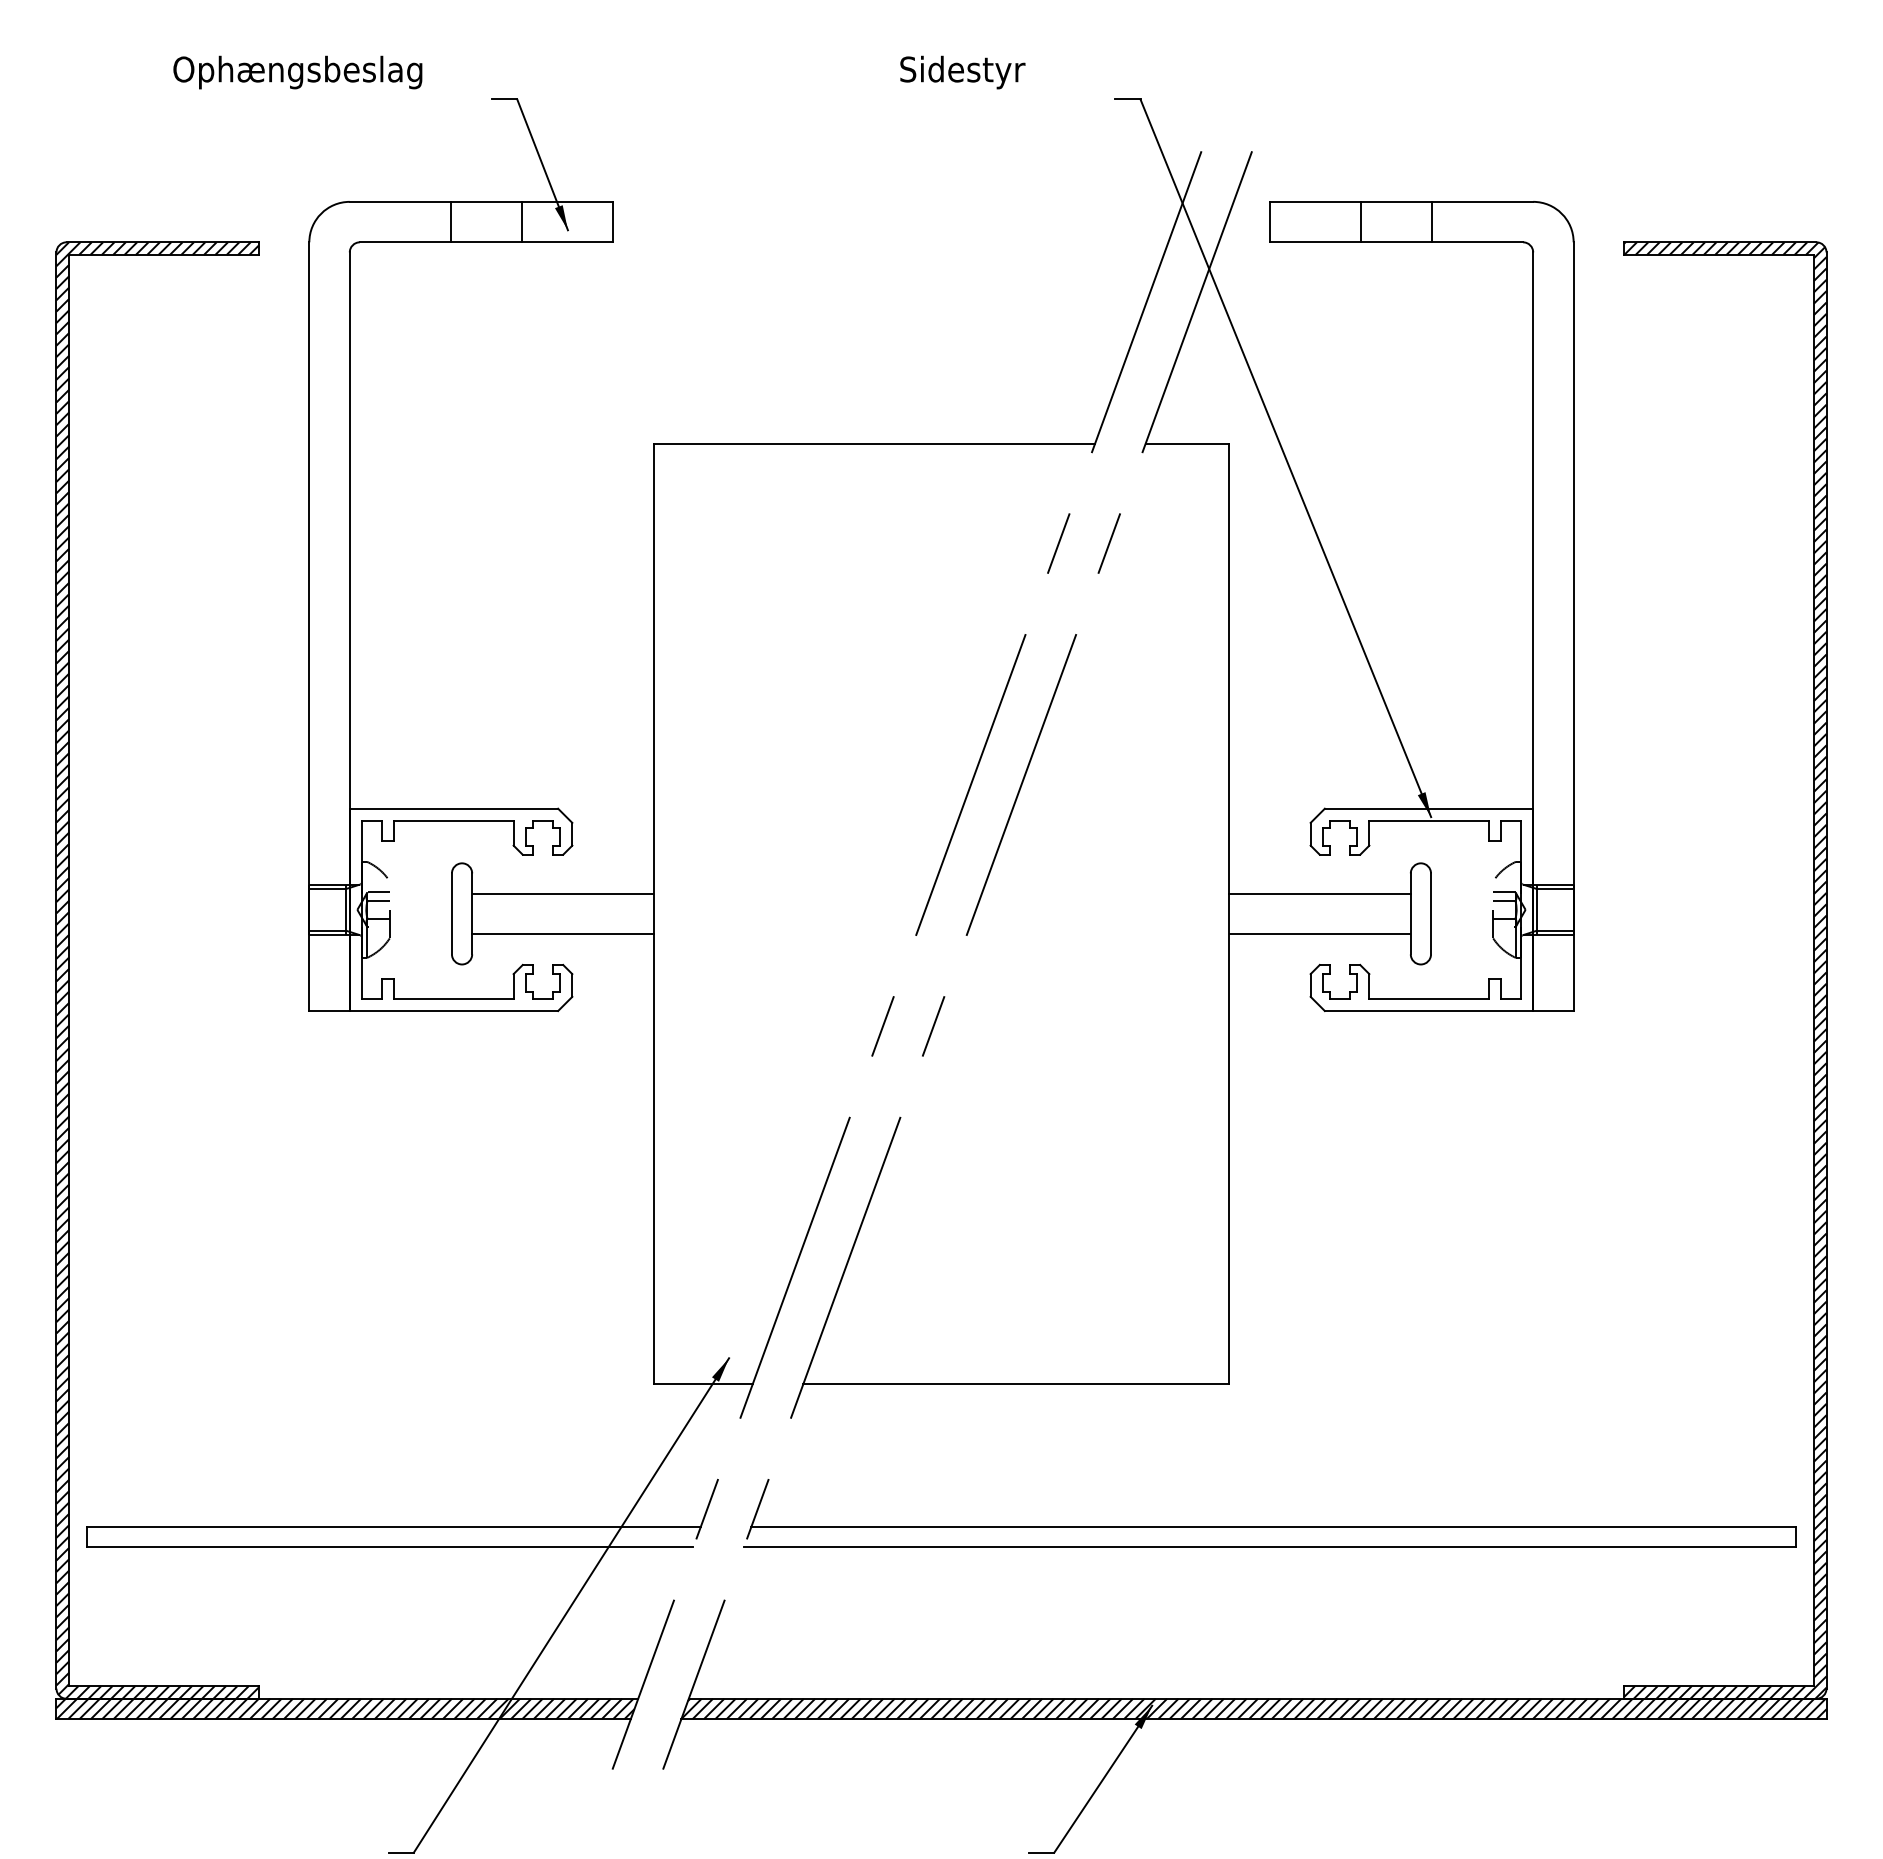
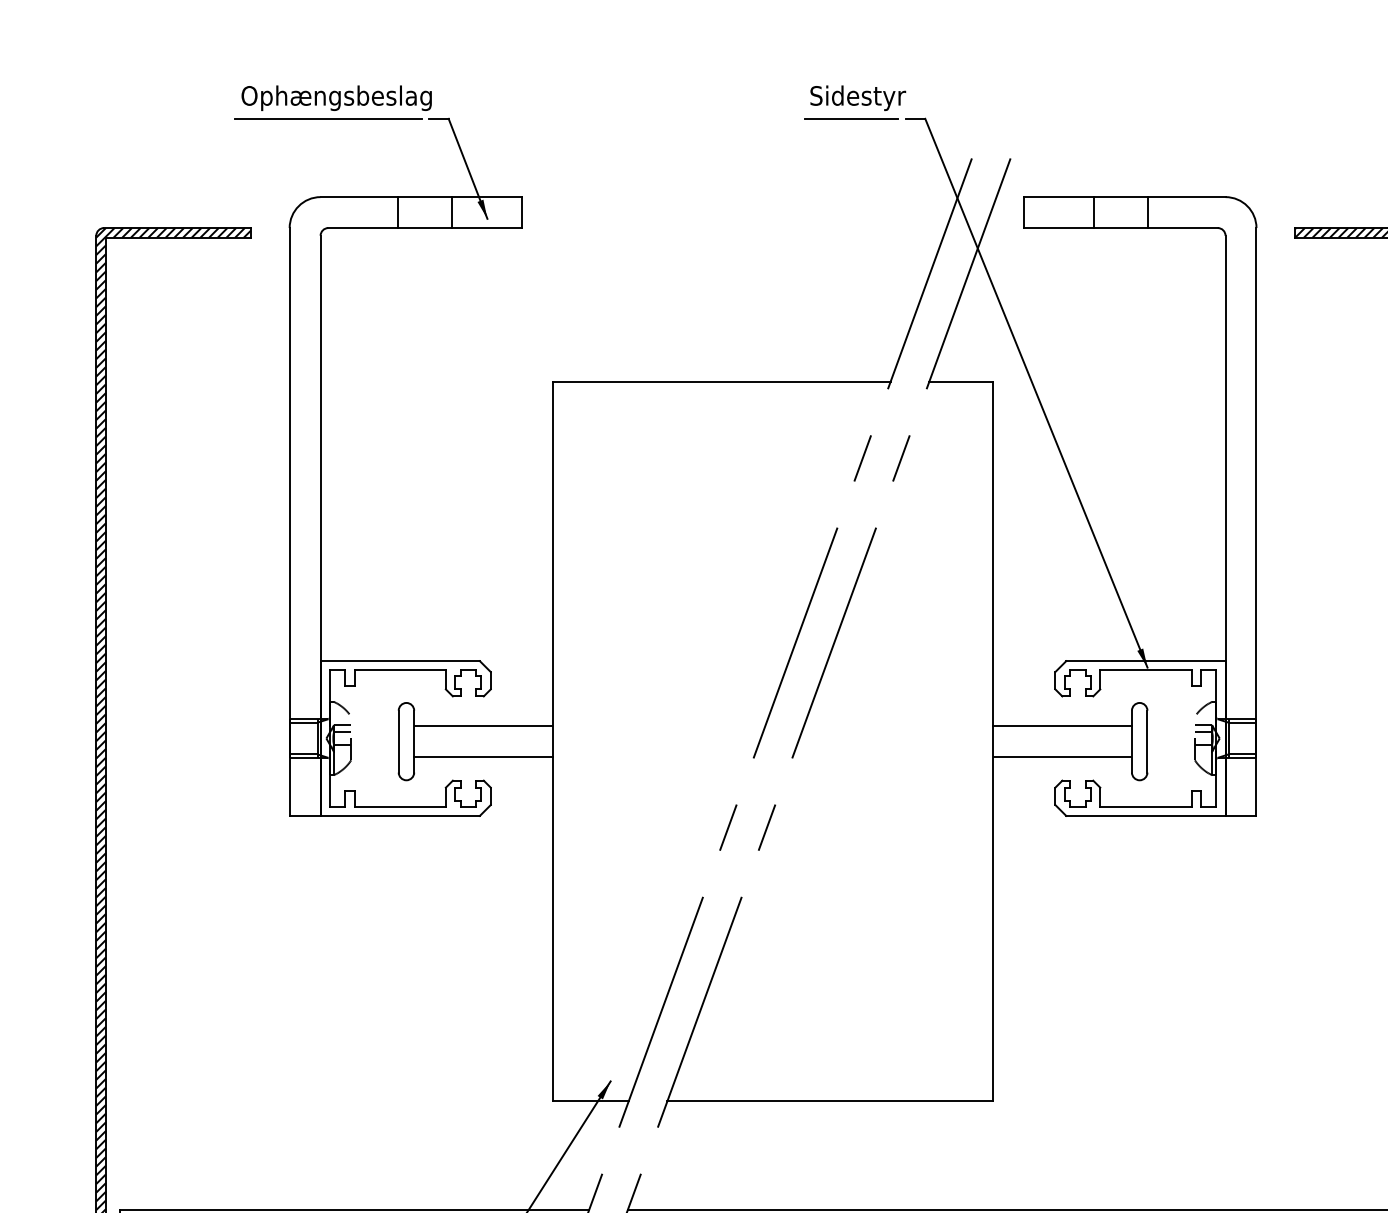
text: (297, 72) -> (336, 98), moved
text: (962, 72) -> (857, 98), moved
line: (359, 99) -> (328, 118), added
line: (1043, 99) -> (851, 118), added

